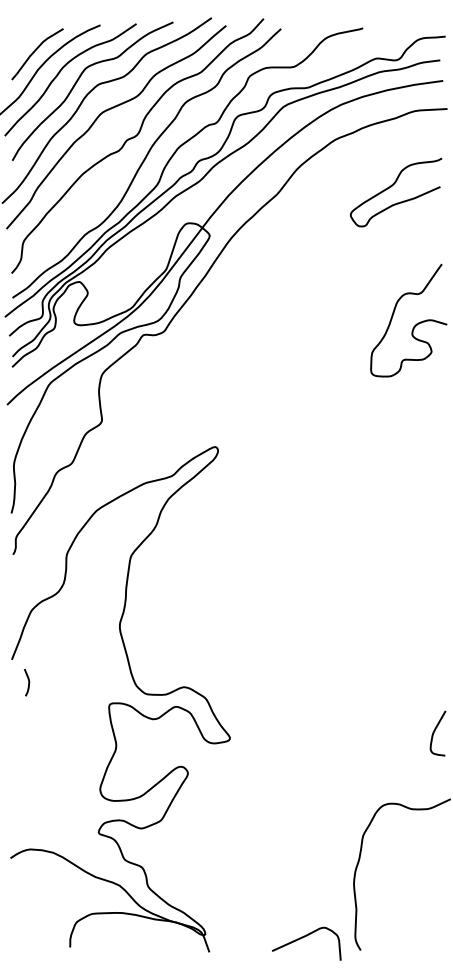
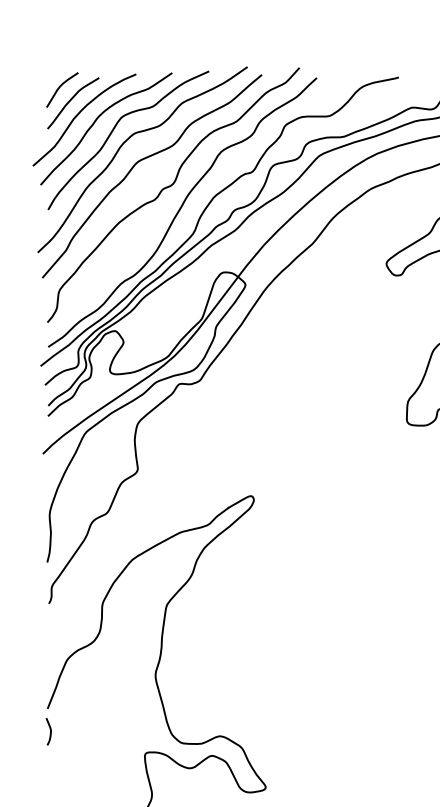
curve: (24, 38) -> (60, 87), added
curve: (28, 682) -> (50, 731), moved

